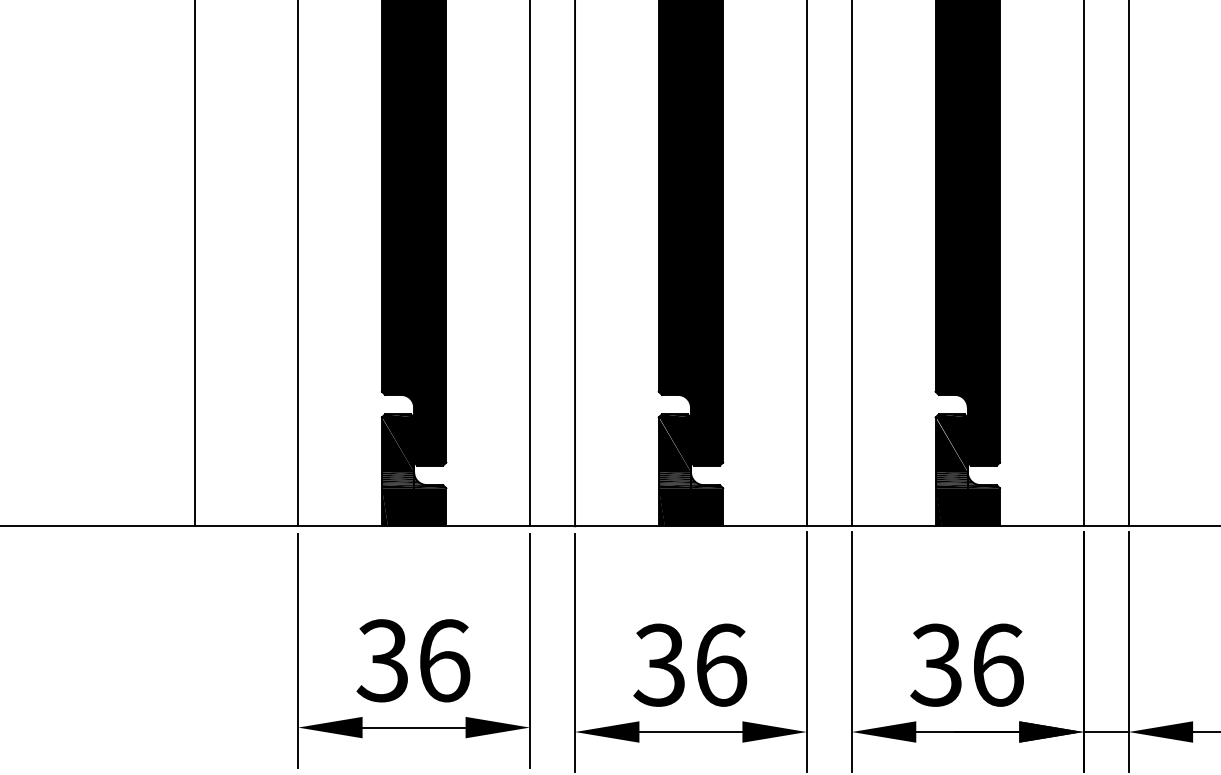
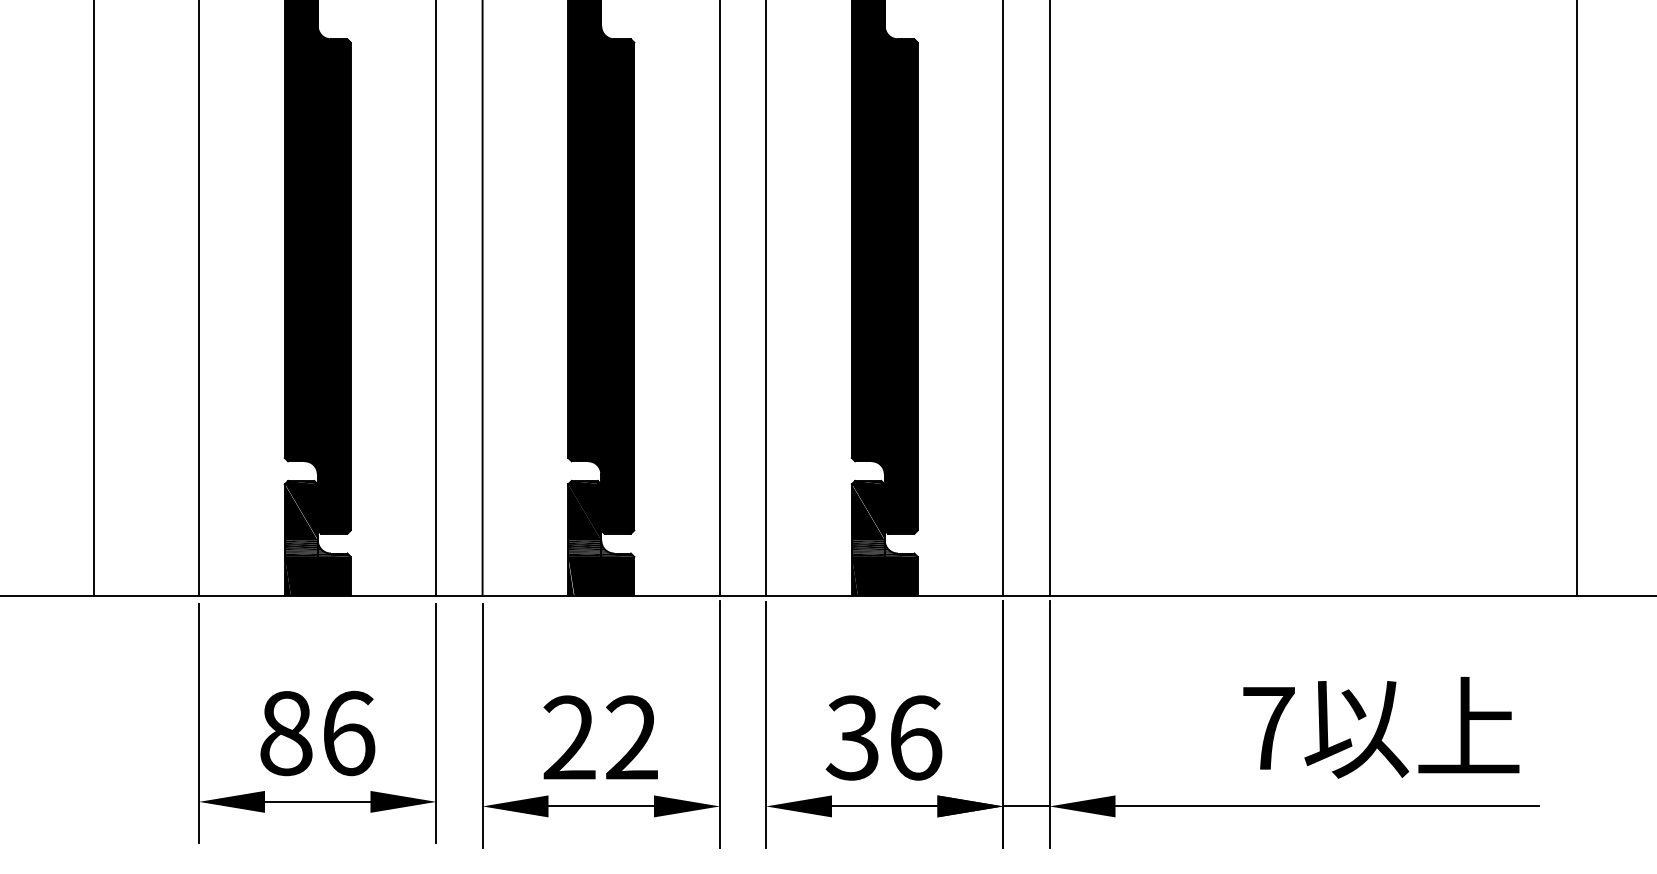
text: (382, 660) -> (285, 733), 36 -> 86
text: (690, 664) -> (600, 737), 36 -> 22

